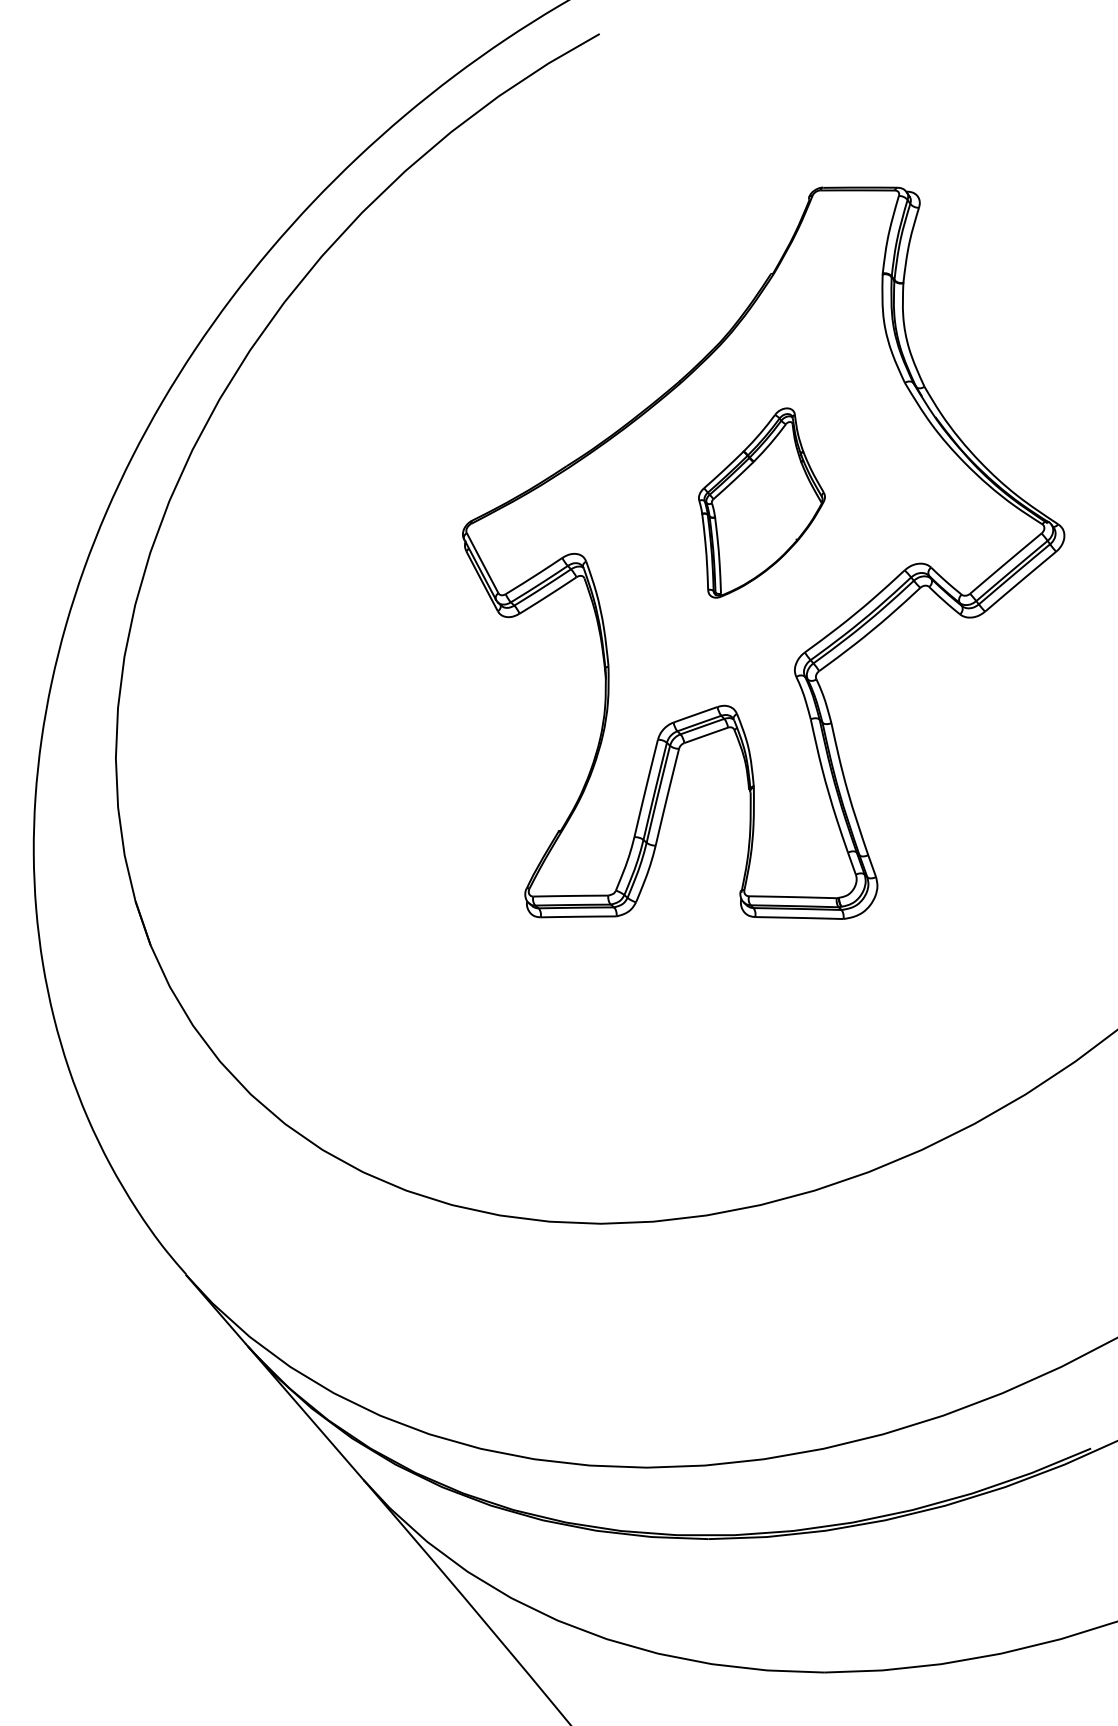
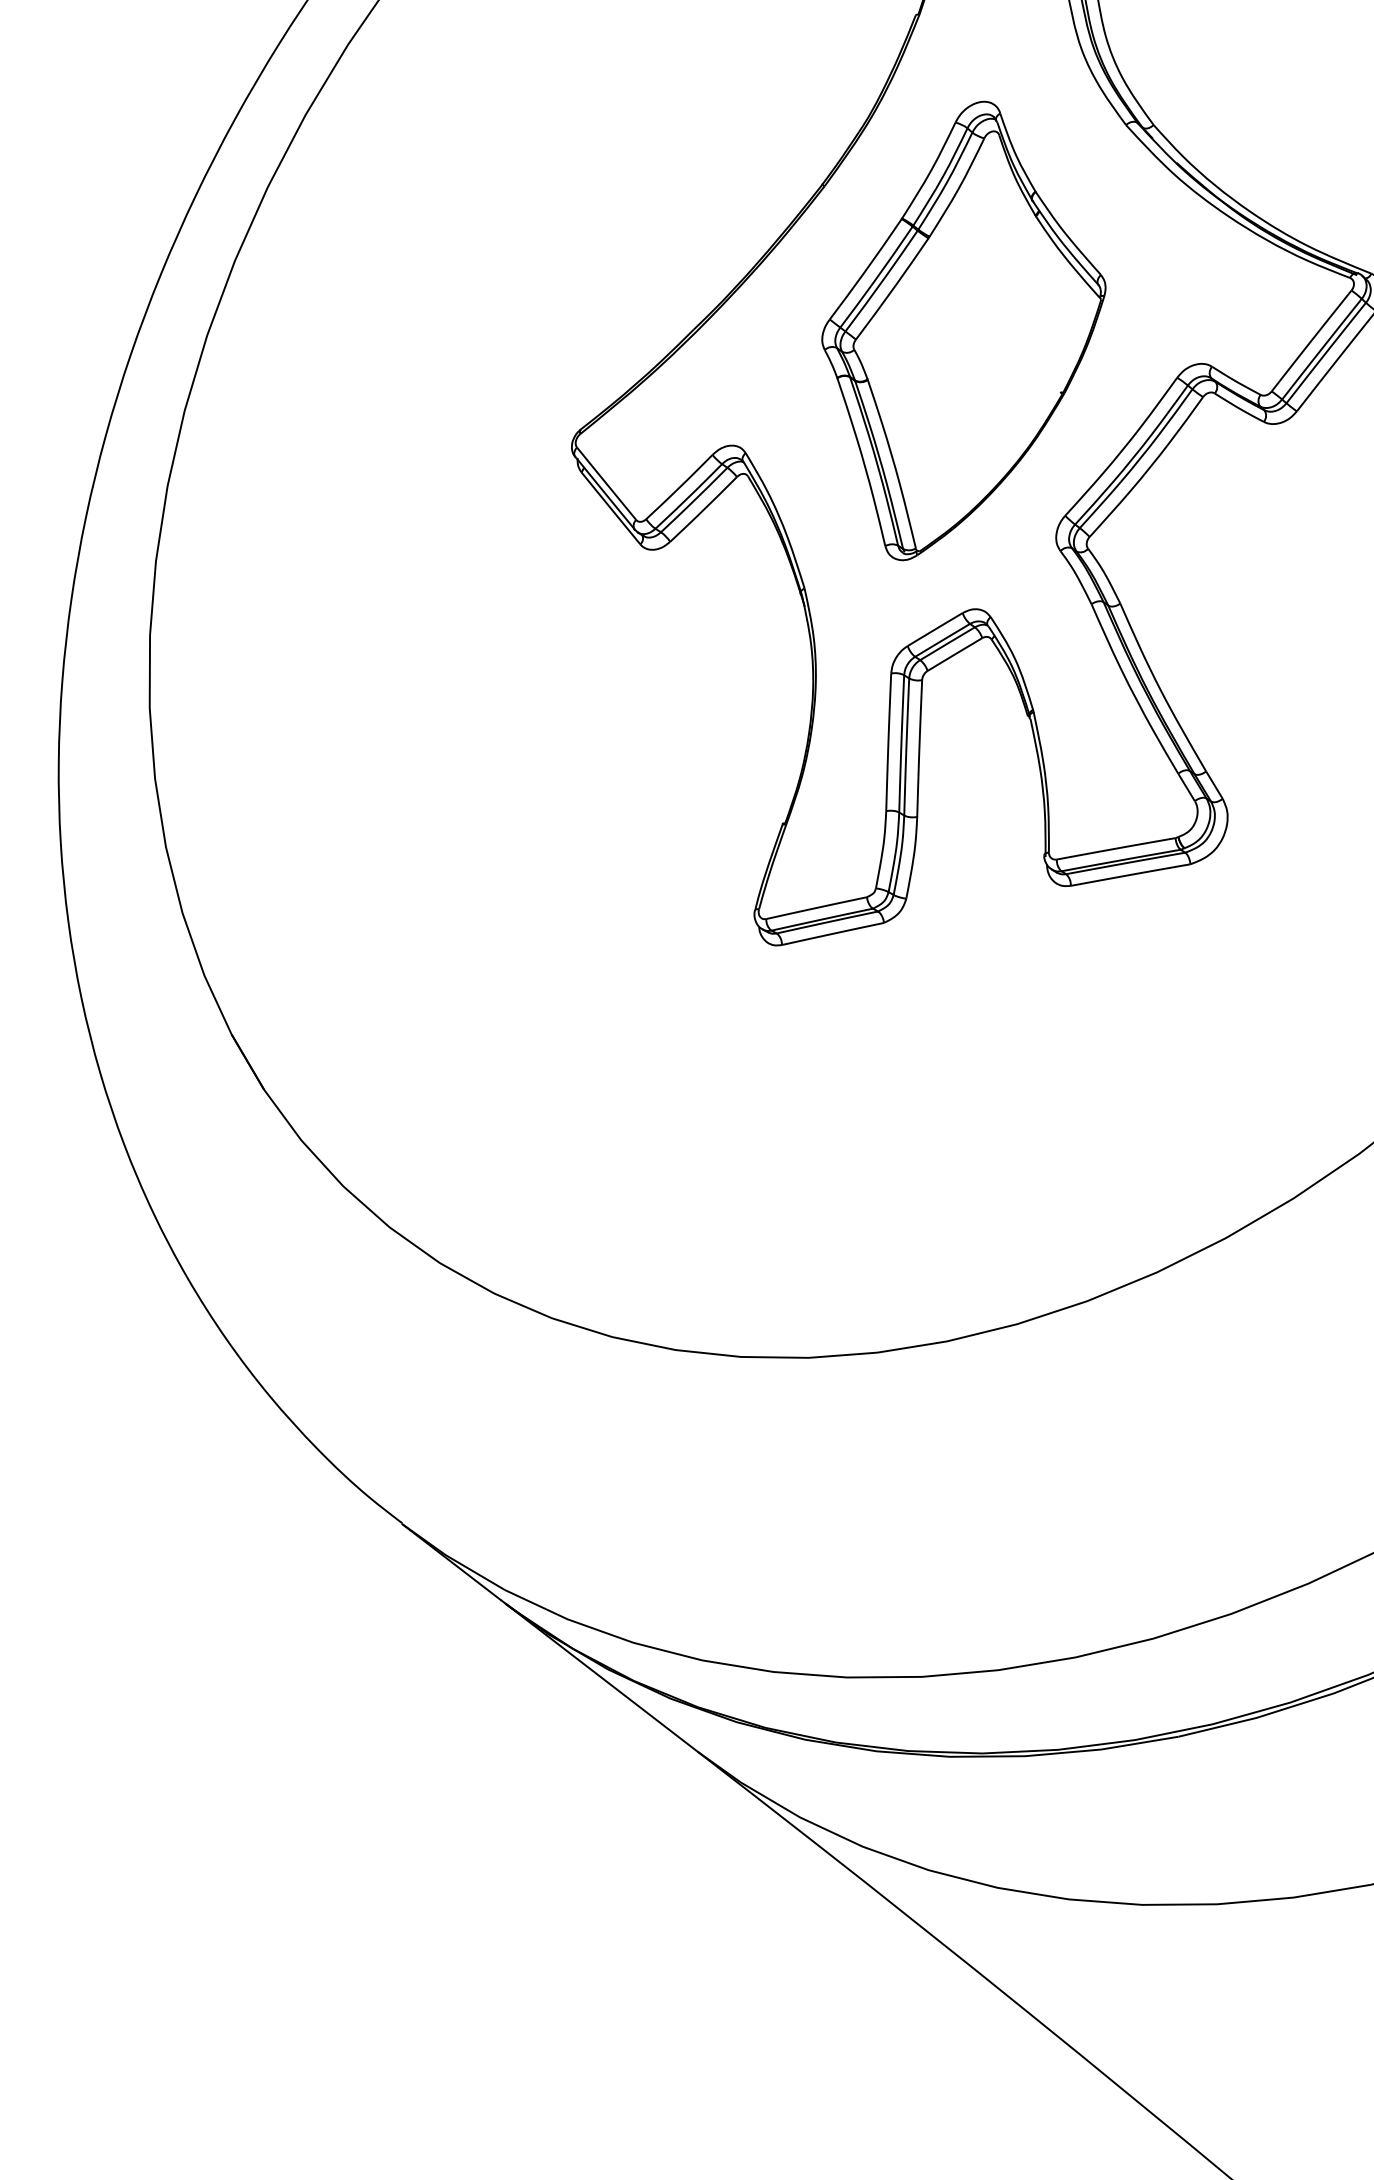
part: (761, 502) -> (965, 325), size x1.67

